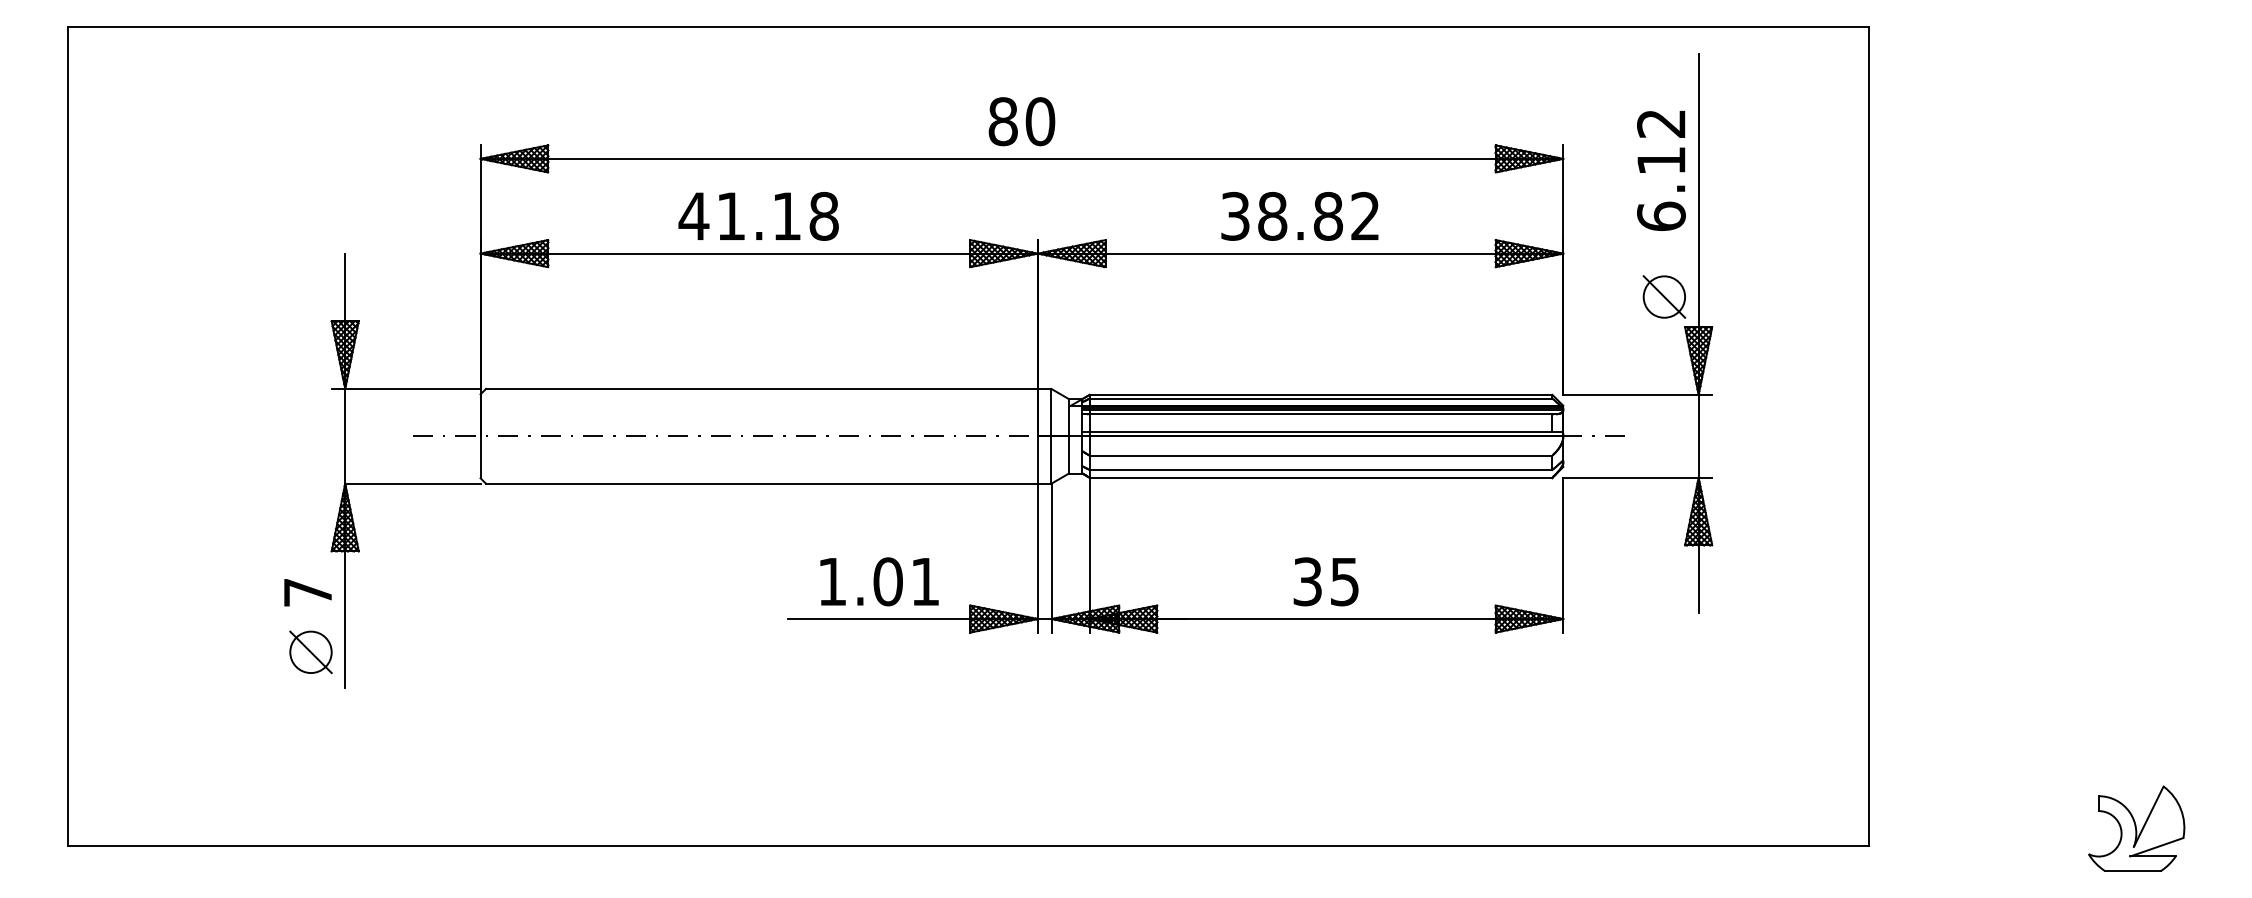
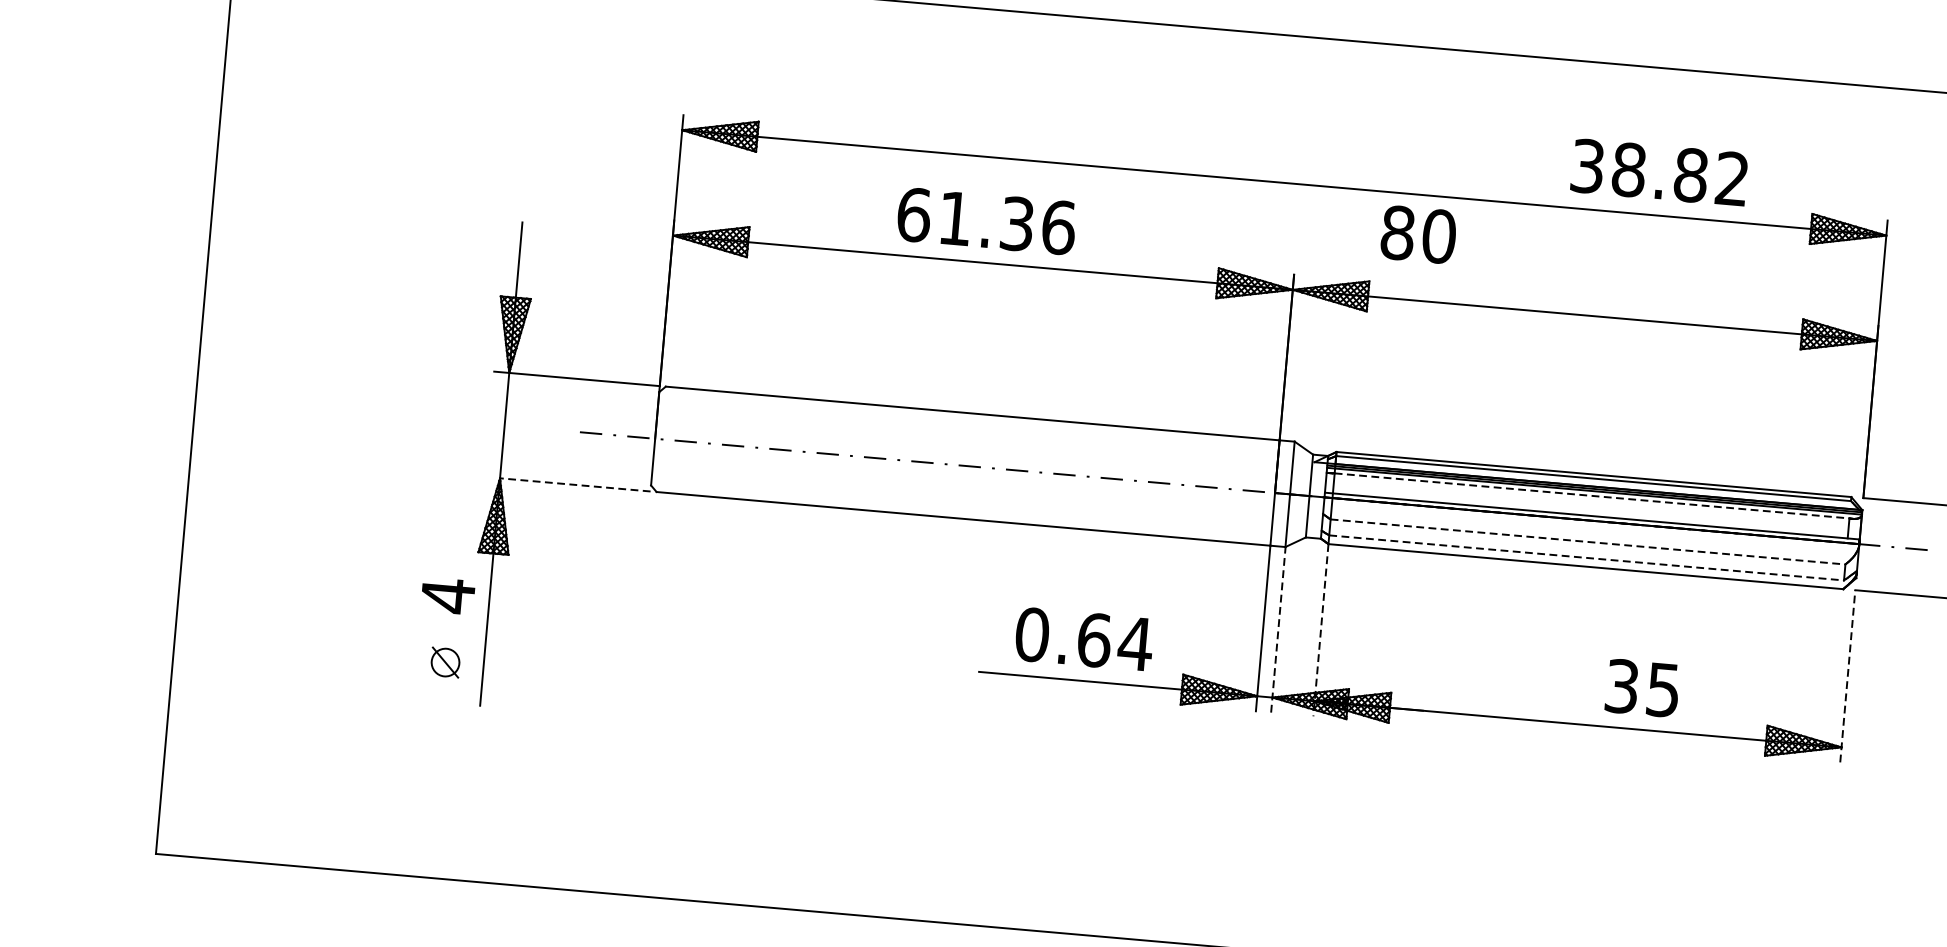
text: (1021, 121) -> (1418, 234), moved
text: (758, 215) -> (985, 220), 41.18 -> 61.36
text: (1299, 216) -> (1658, 172), moved
line: (1321, 414) -> (1592, 496), solid -> dashed
line: (1321, 455) -> (1588, 541), solid -> dashed
line: (1321, 469) -> (1587, 557), solid -> dashed
line: (412, 483) -> (574, 484), solid -> dashed
line: (1563, 554) -> (1848, 675), solid -> dashed
line: (1089, 555) -> (1320, 630), solid -> dashed
line: (1051, 557) -> (1278, 629), solid -> dashed
text: (878, 581) -> (1083, 638), 1.01 -> 0.64
text: (1325, 581) -> (1641, 687), moved
text: (307, 592) -> (447, 595), 7 -> 4
part: (310, 652) -> (444, 662), size x0.6

